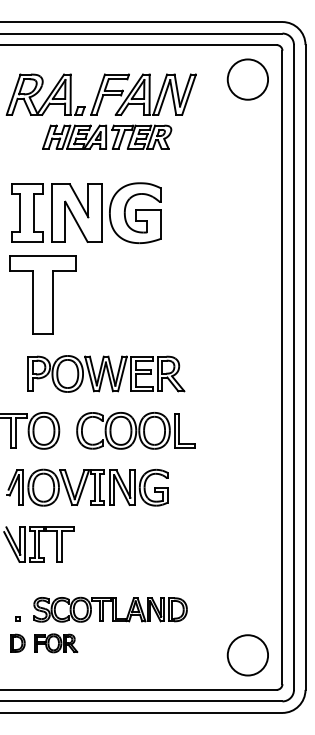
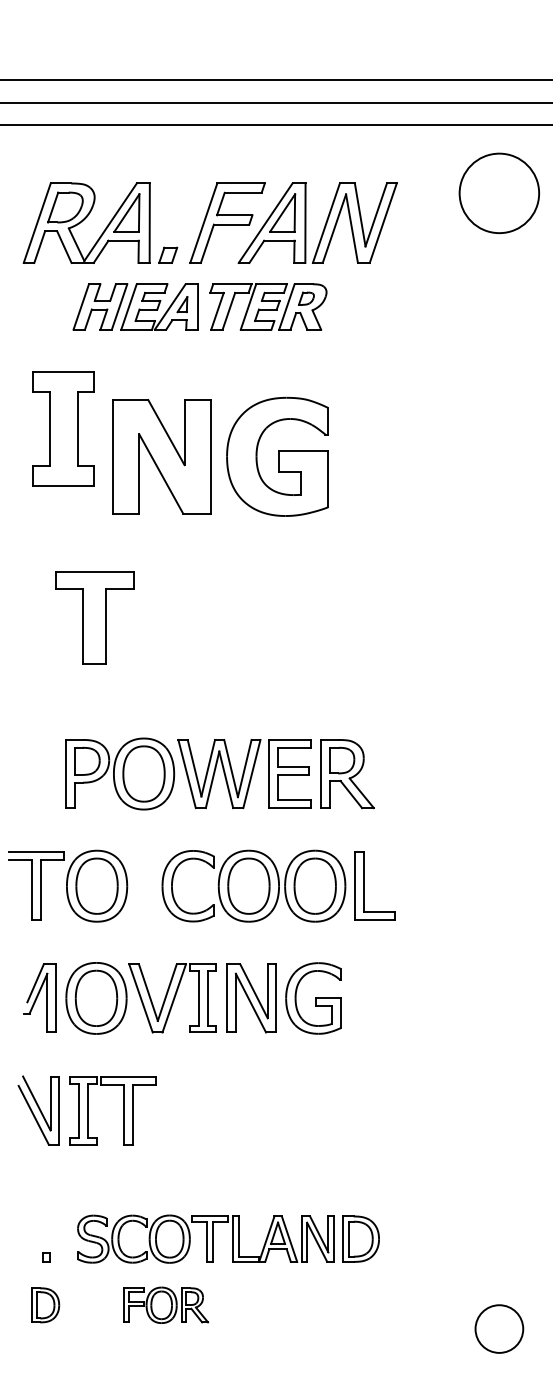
part: (107, 136) -> (200, 305), moved
part: (27, 212) -> (64, 427), moved
part: (42, 294) -> (94, 617), size x0.6
part: (56, 643) -> (167, 1305), moved
circle: (247, 655) -> (498, 1329), size x0.6

